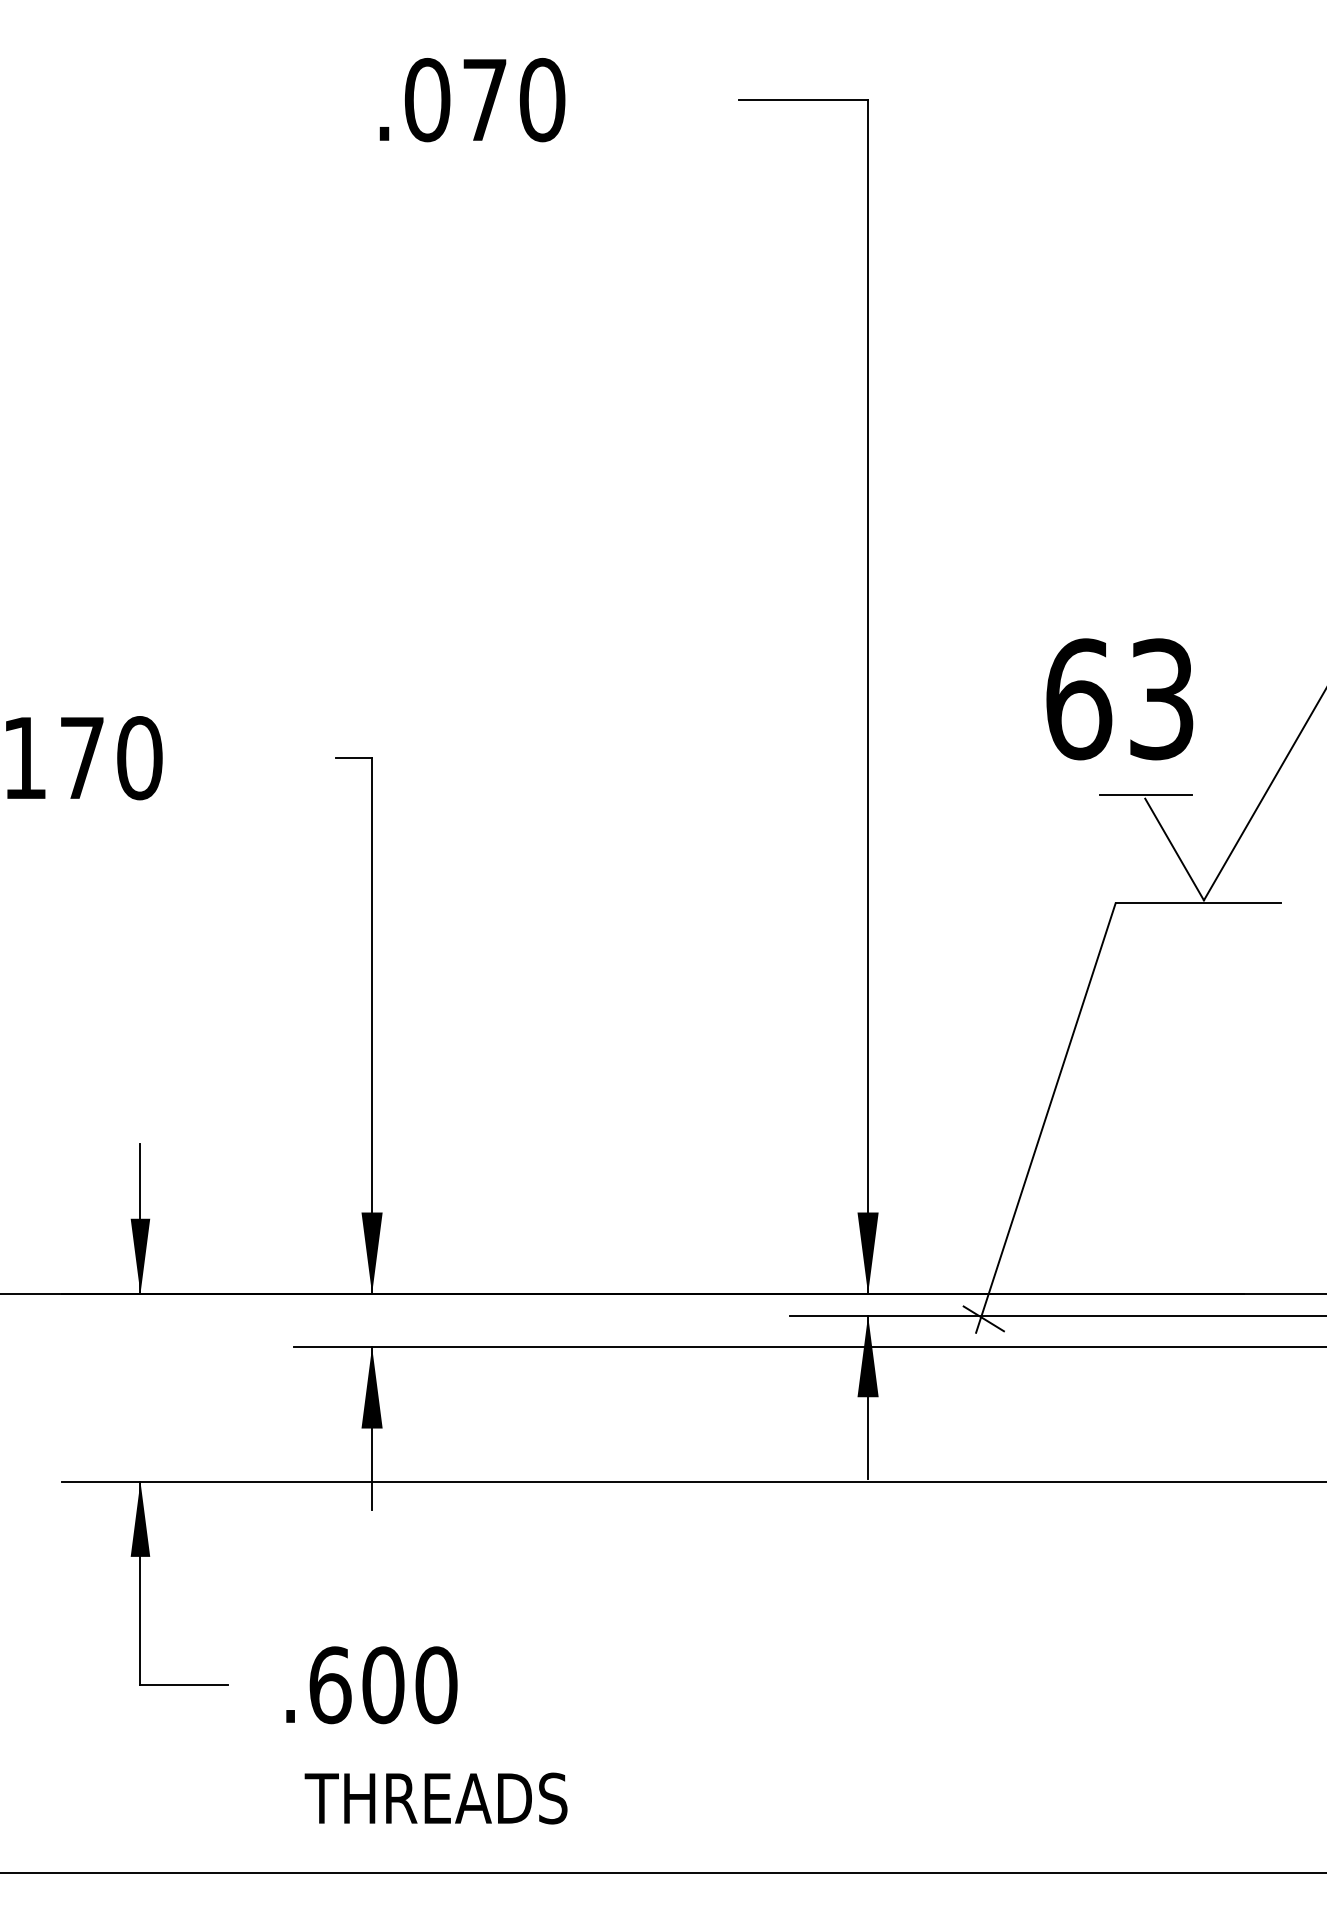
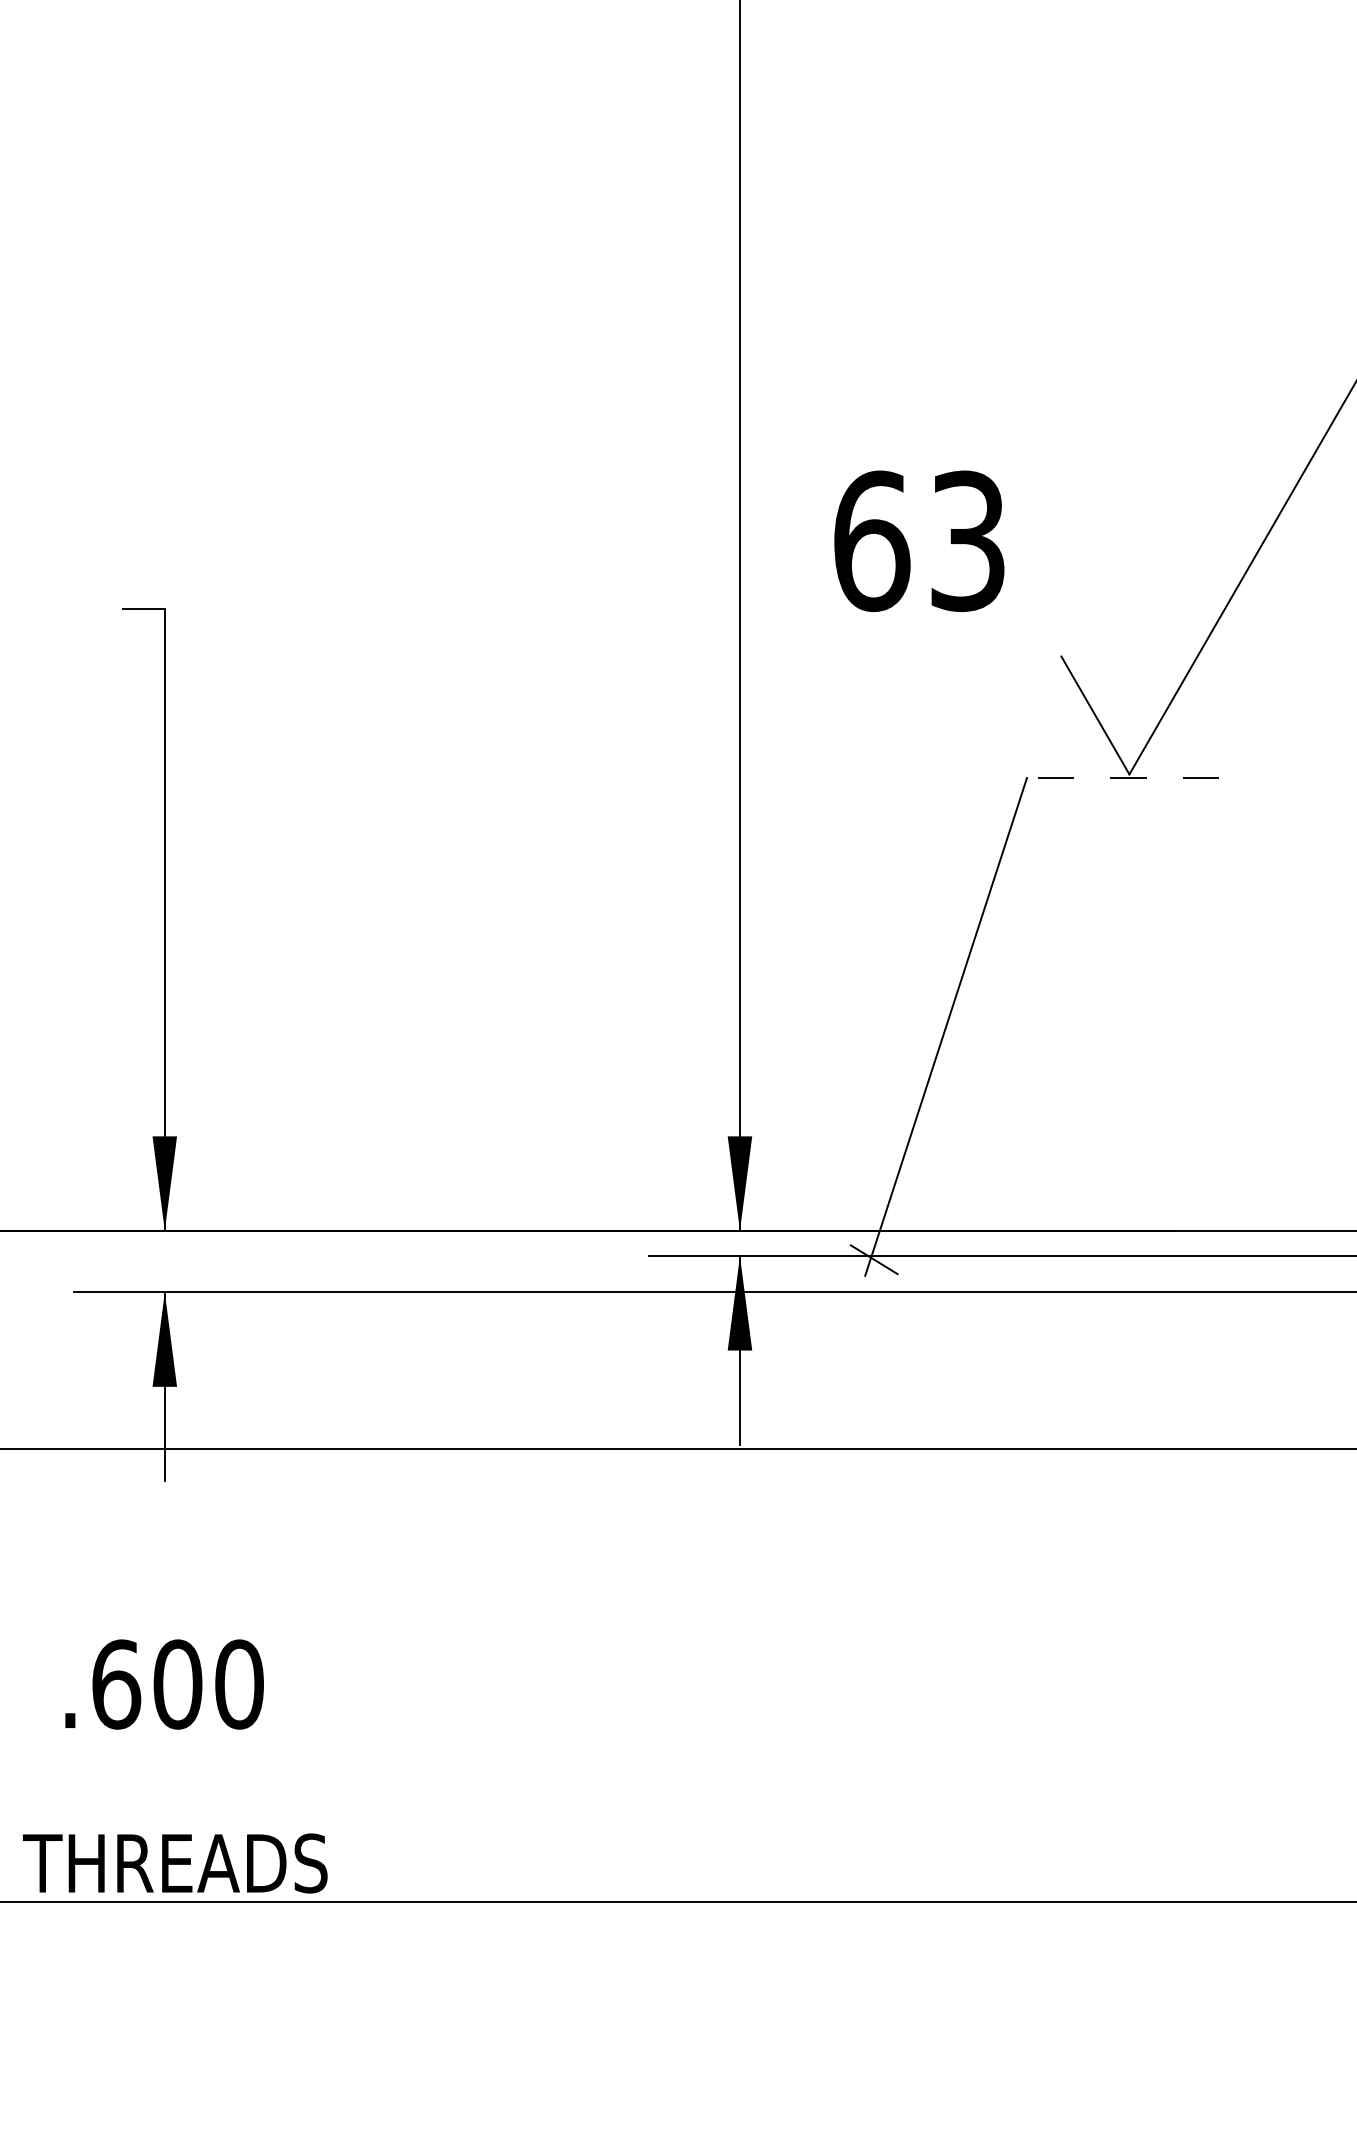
text: (1119, 699) -> (919, 541), moved
line: (1145, 795) -> (1061, 652), removed
line: (1198, 903) -> (1123, 778), solid -> dashed
text: (435, 1798) -> (174, 1863), moved

